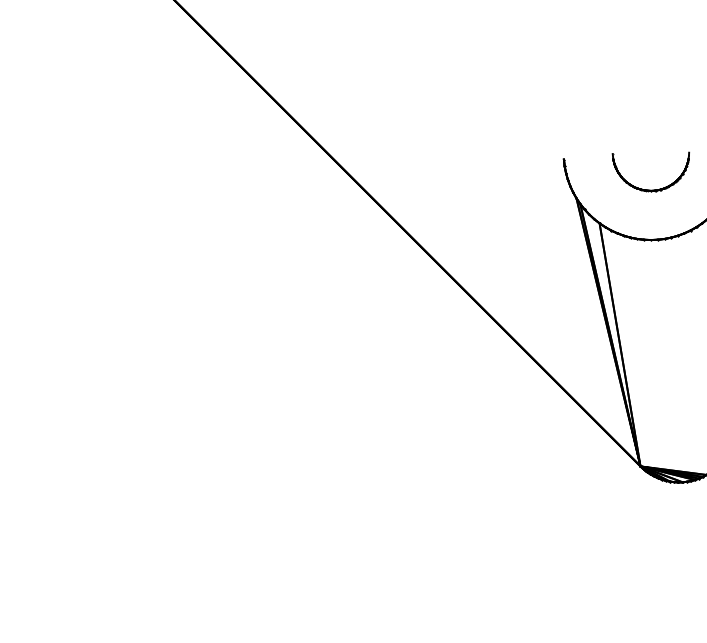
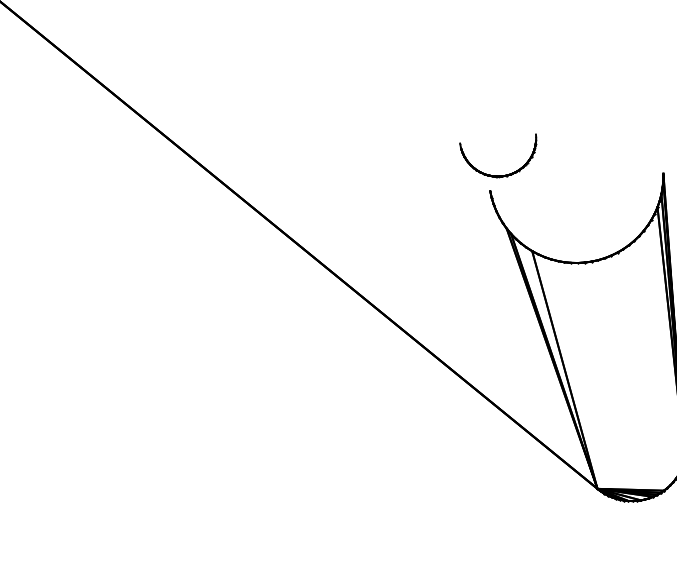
part: (650, 189) -> (501, 175), moved

